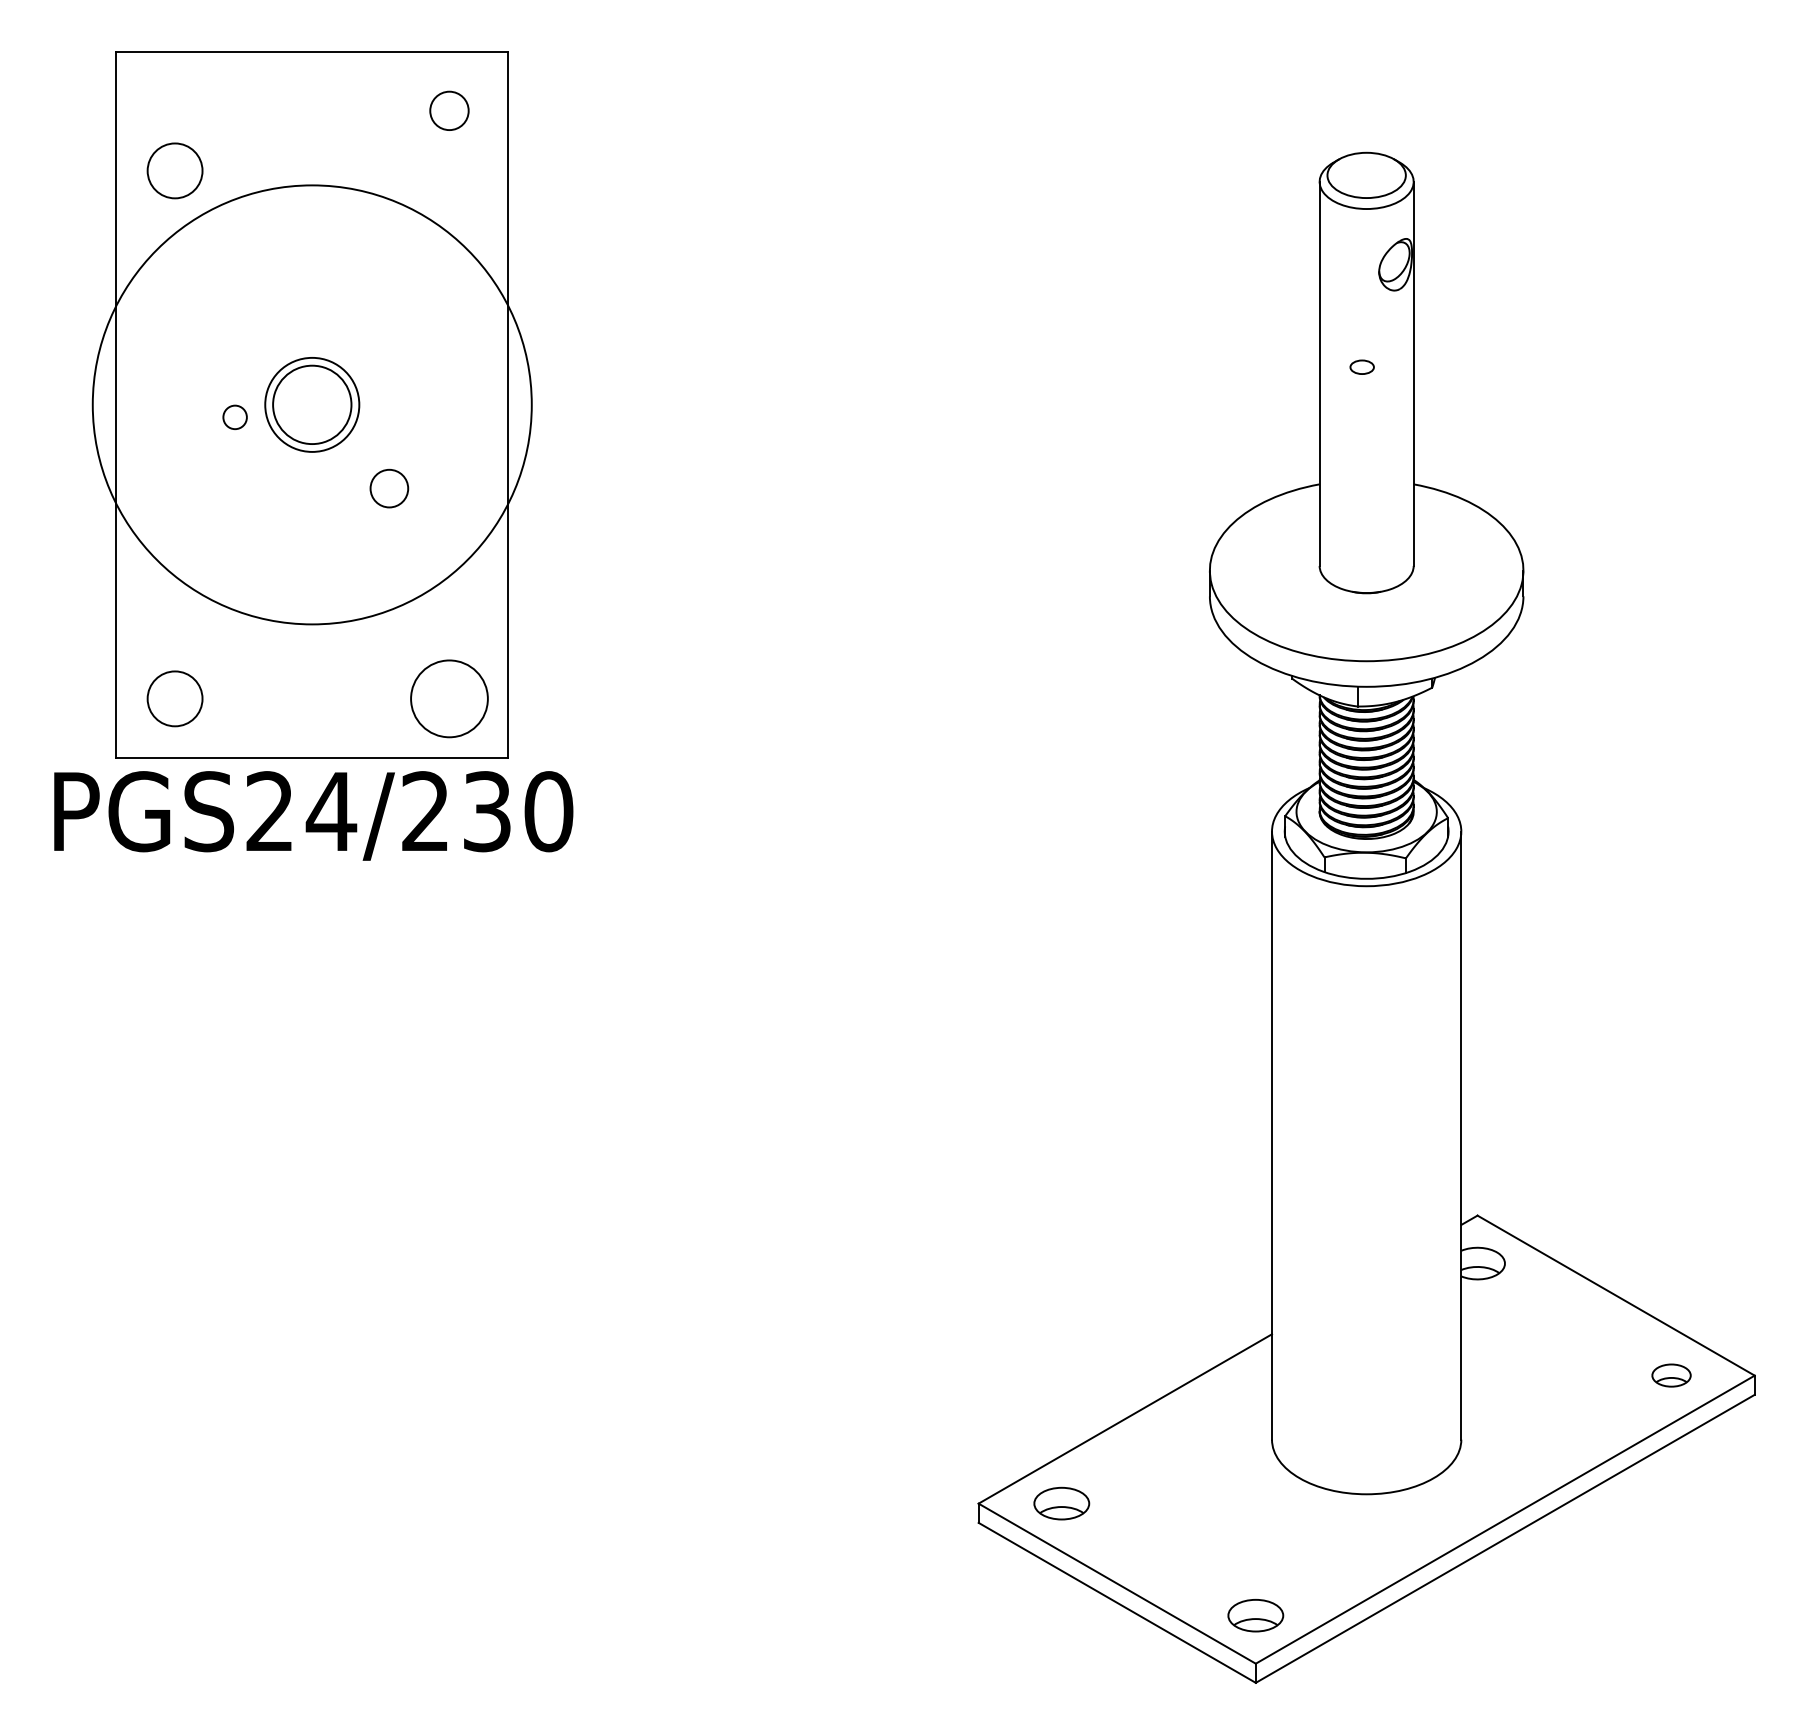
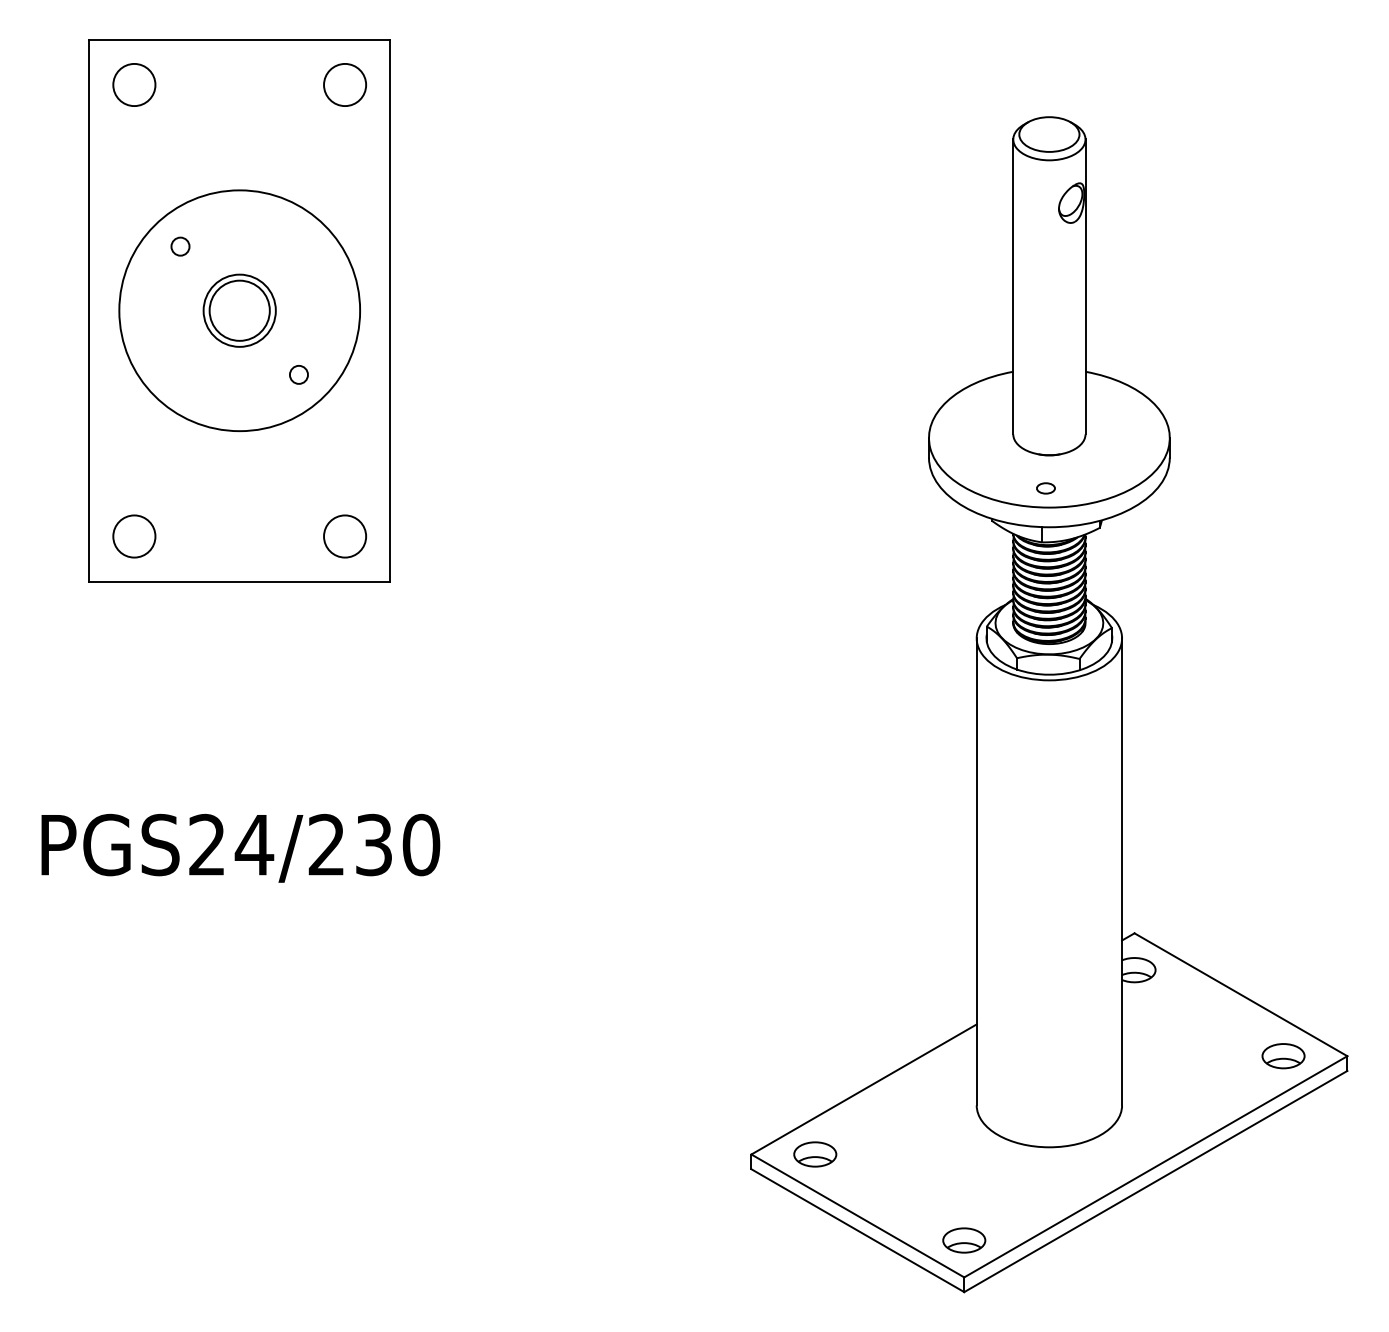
circle: (449, 110) -> (345, 84), size x1.43
circle: (174, 170) -> (133, 84), moved
part: (1361, 366) -> (1045, 487), moved
circle: (312, 404) -> (239, 310), size x0.71
circle: (234, 416) -> (180, 245), moved
circle: (389, 487) -> (299, 374), size x0.62
circle: (449, 698) -> (345, 536), size x0.71
text: (313, 815) -> (240, 847), moved
part: (1671, 1375) -> (1283, 1056), size x1.43

